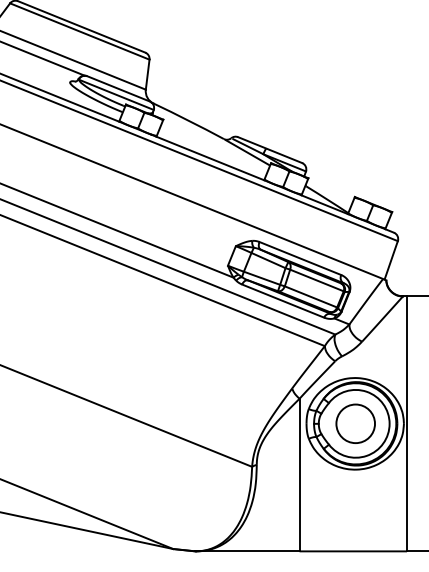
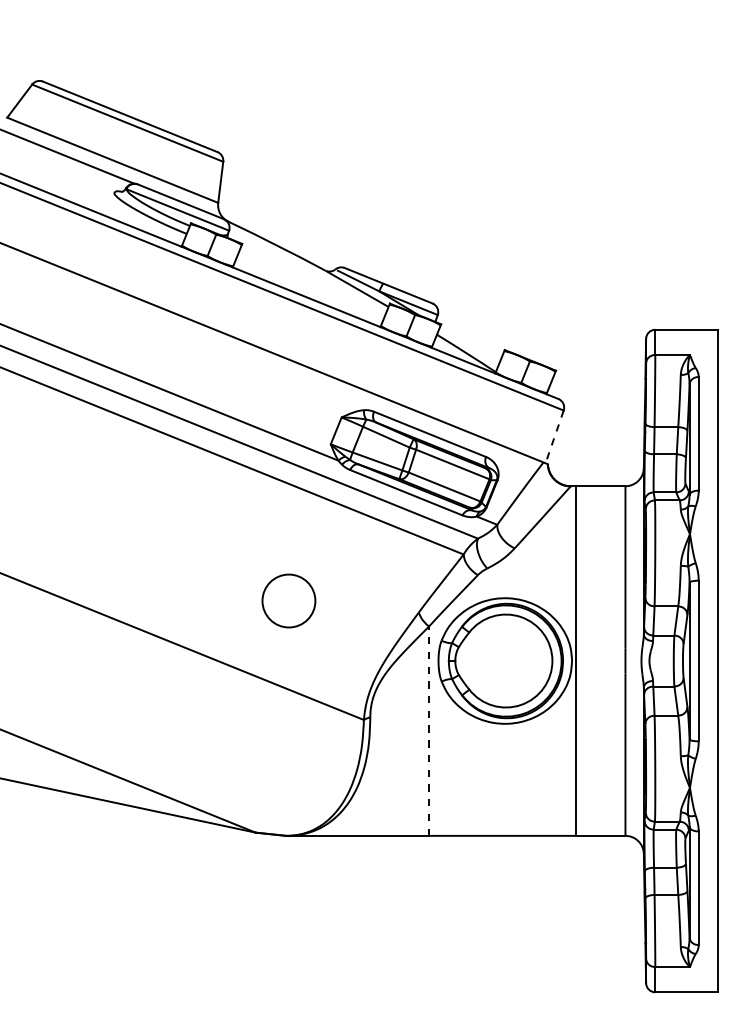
line: (391, 260) -> (554, 436), solid -> dashed
circle: (355, 423) -> (288, 600), moved
line: (299, 475) -> (428, 731), solid -> dashed

